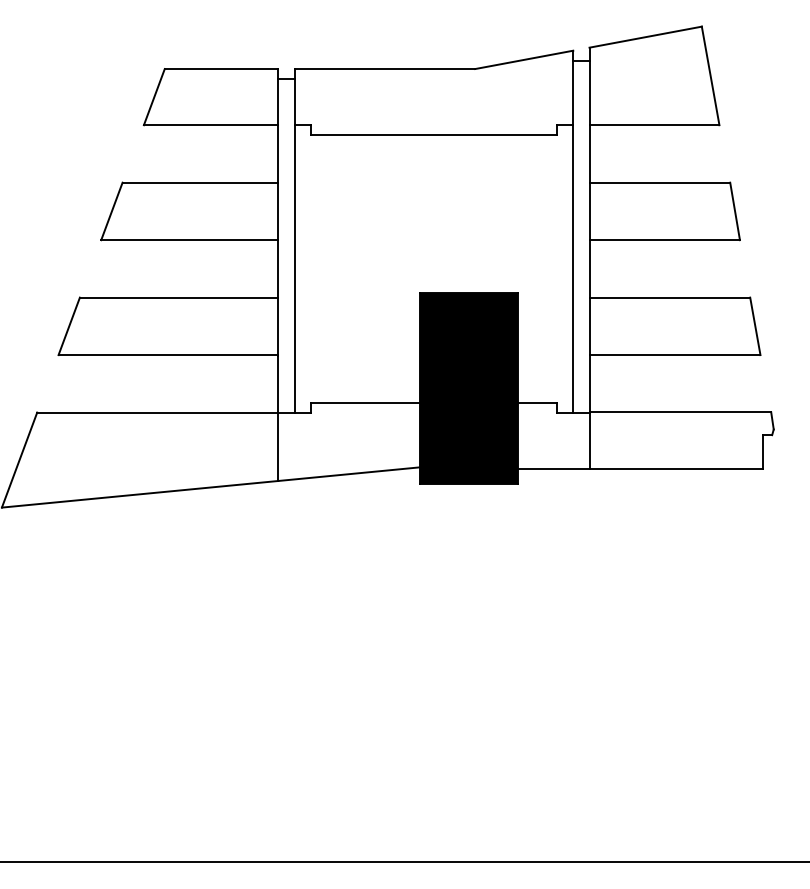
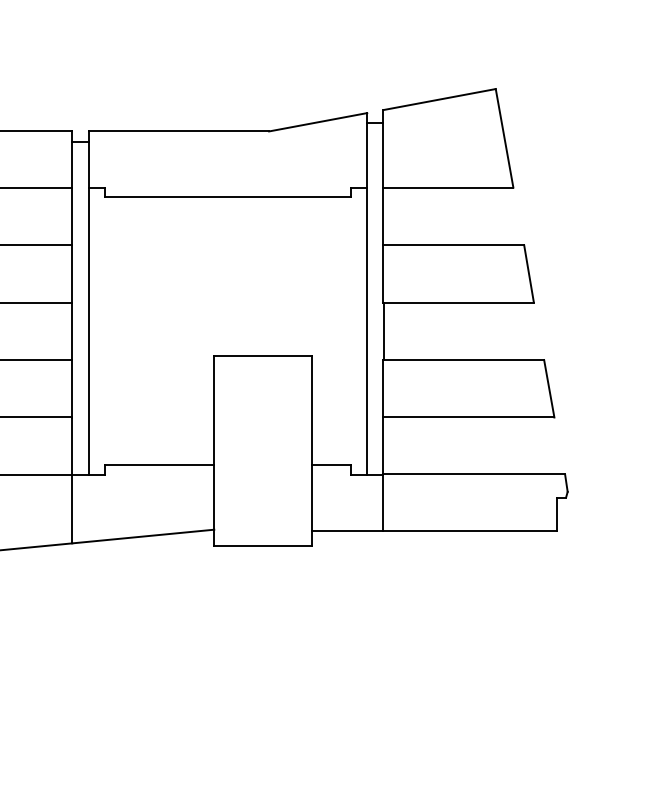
fill: (469, 388) -> (263, 450), removed

